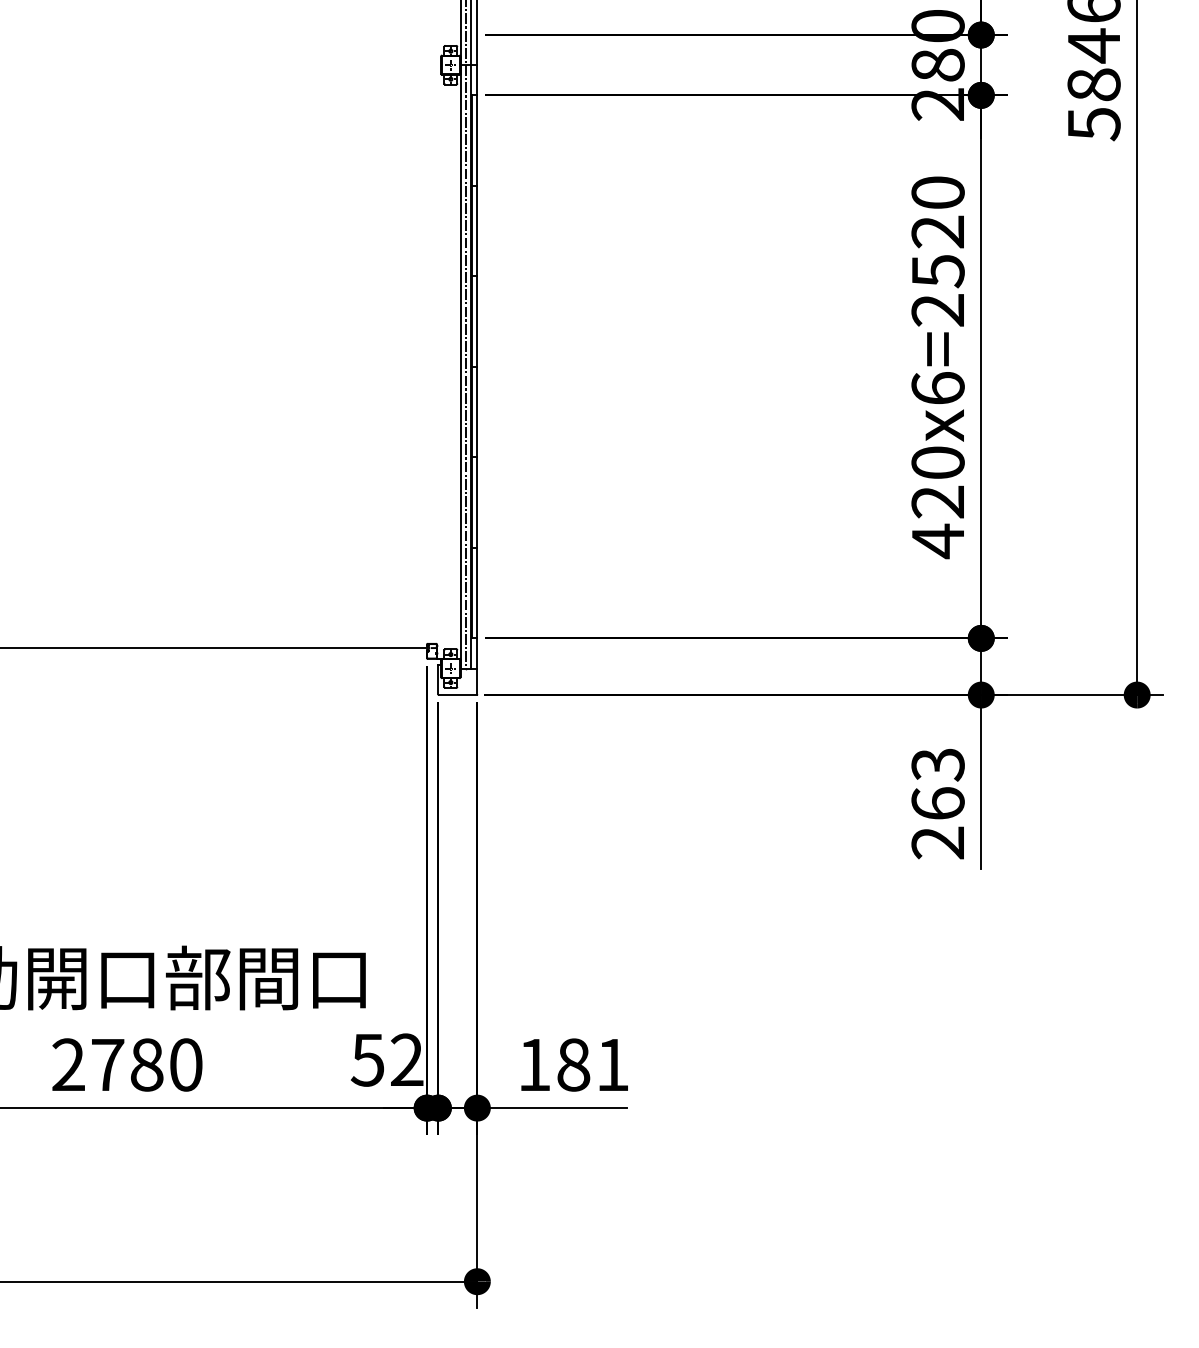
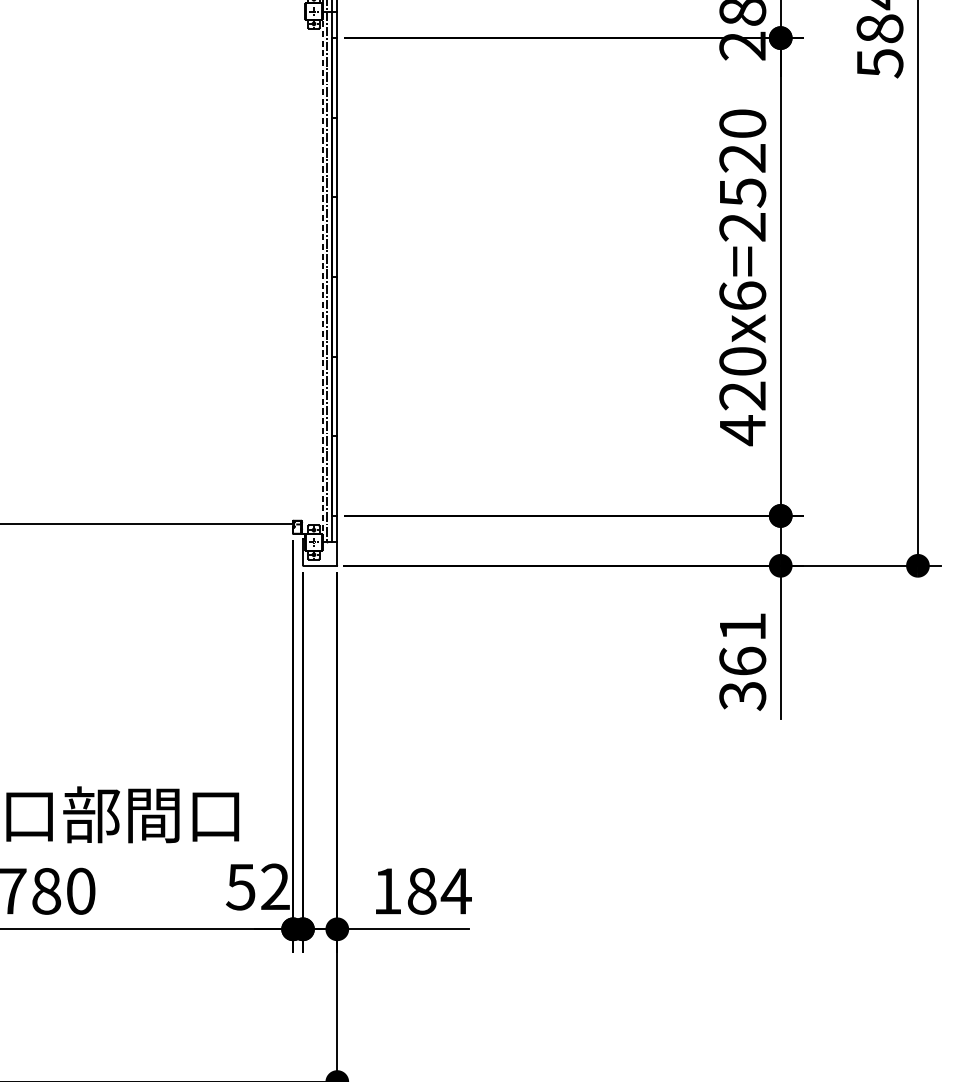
line: (460, 366) -> (322, 276), solid -> dashed
text: (937, 804) -> (742, 662), 263 -> 361
text: (612, 1064) -> (456, 890), 181 -> 184

